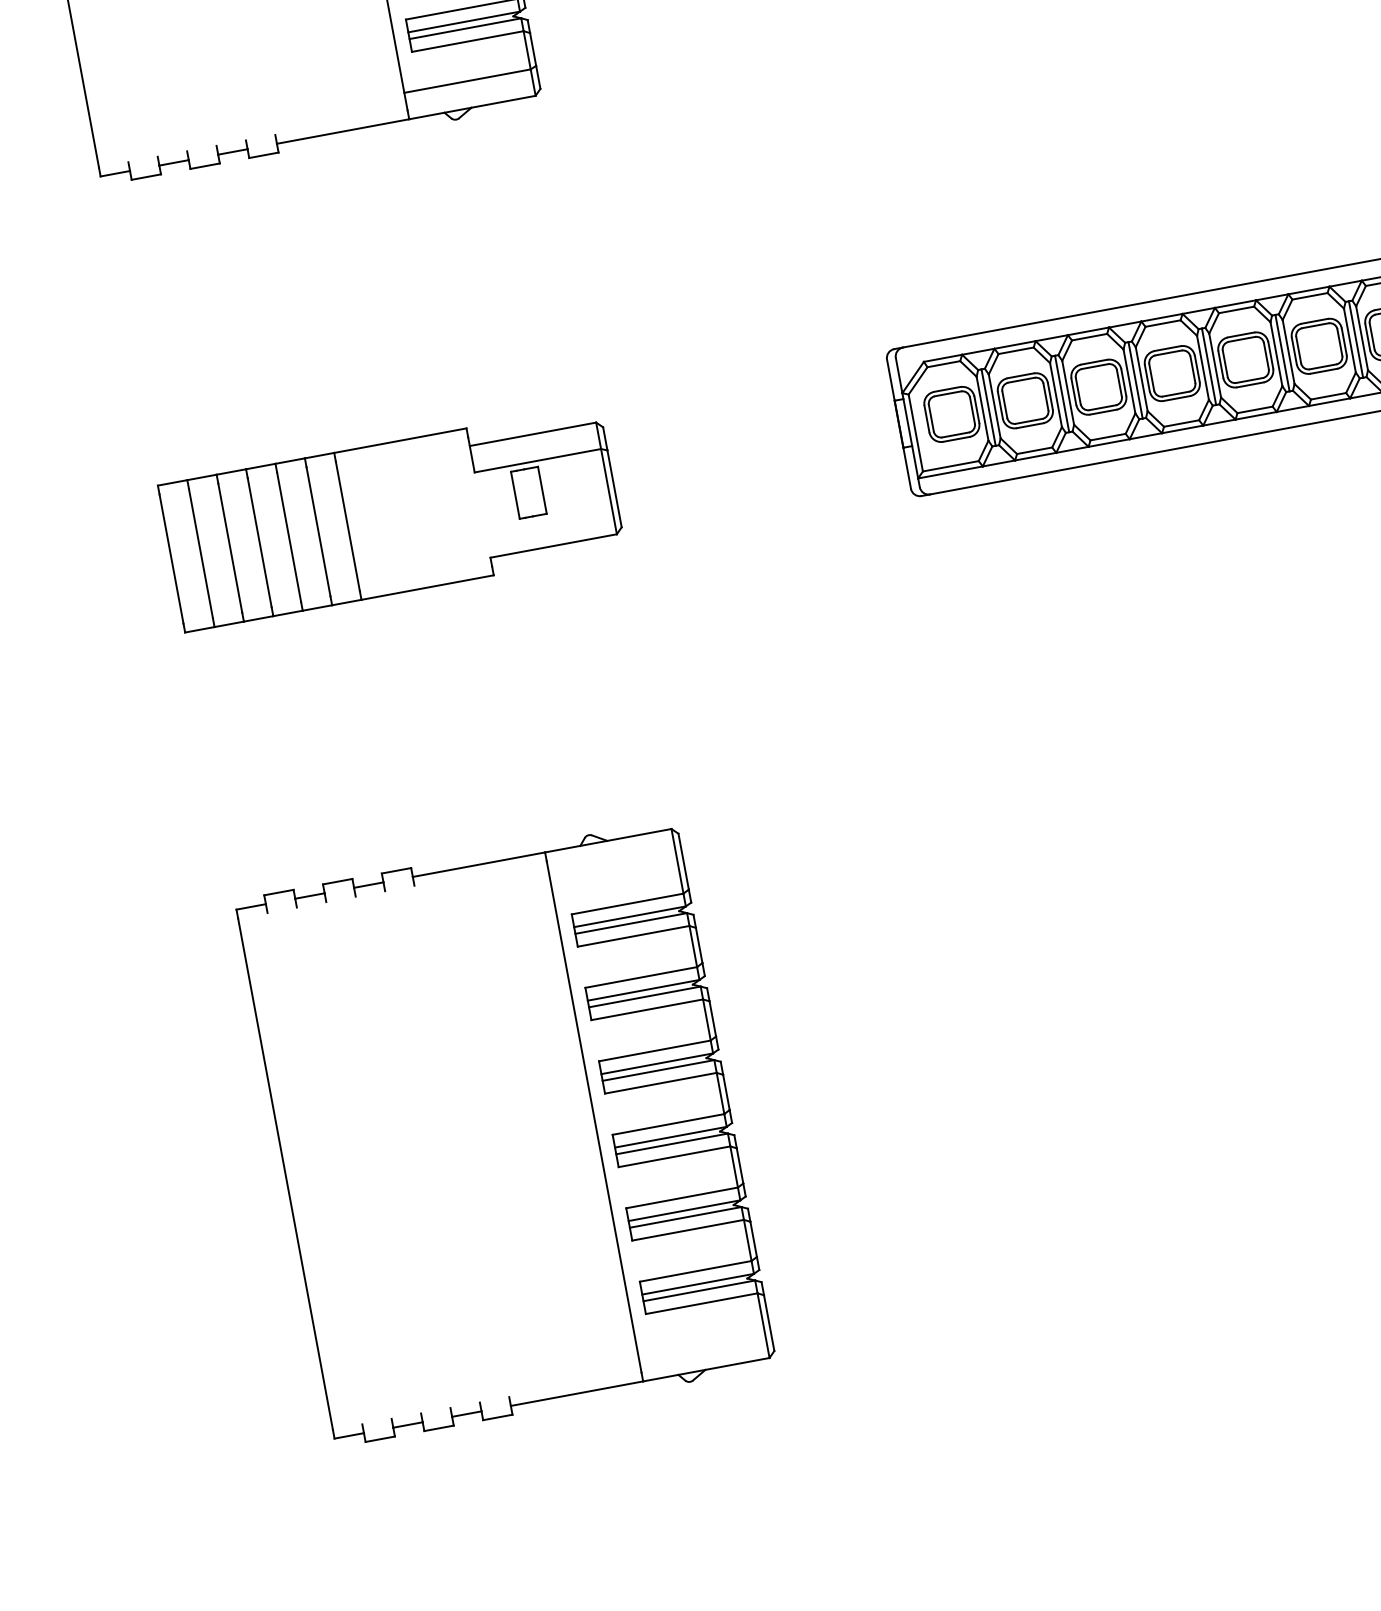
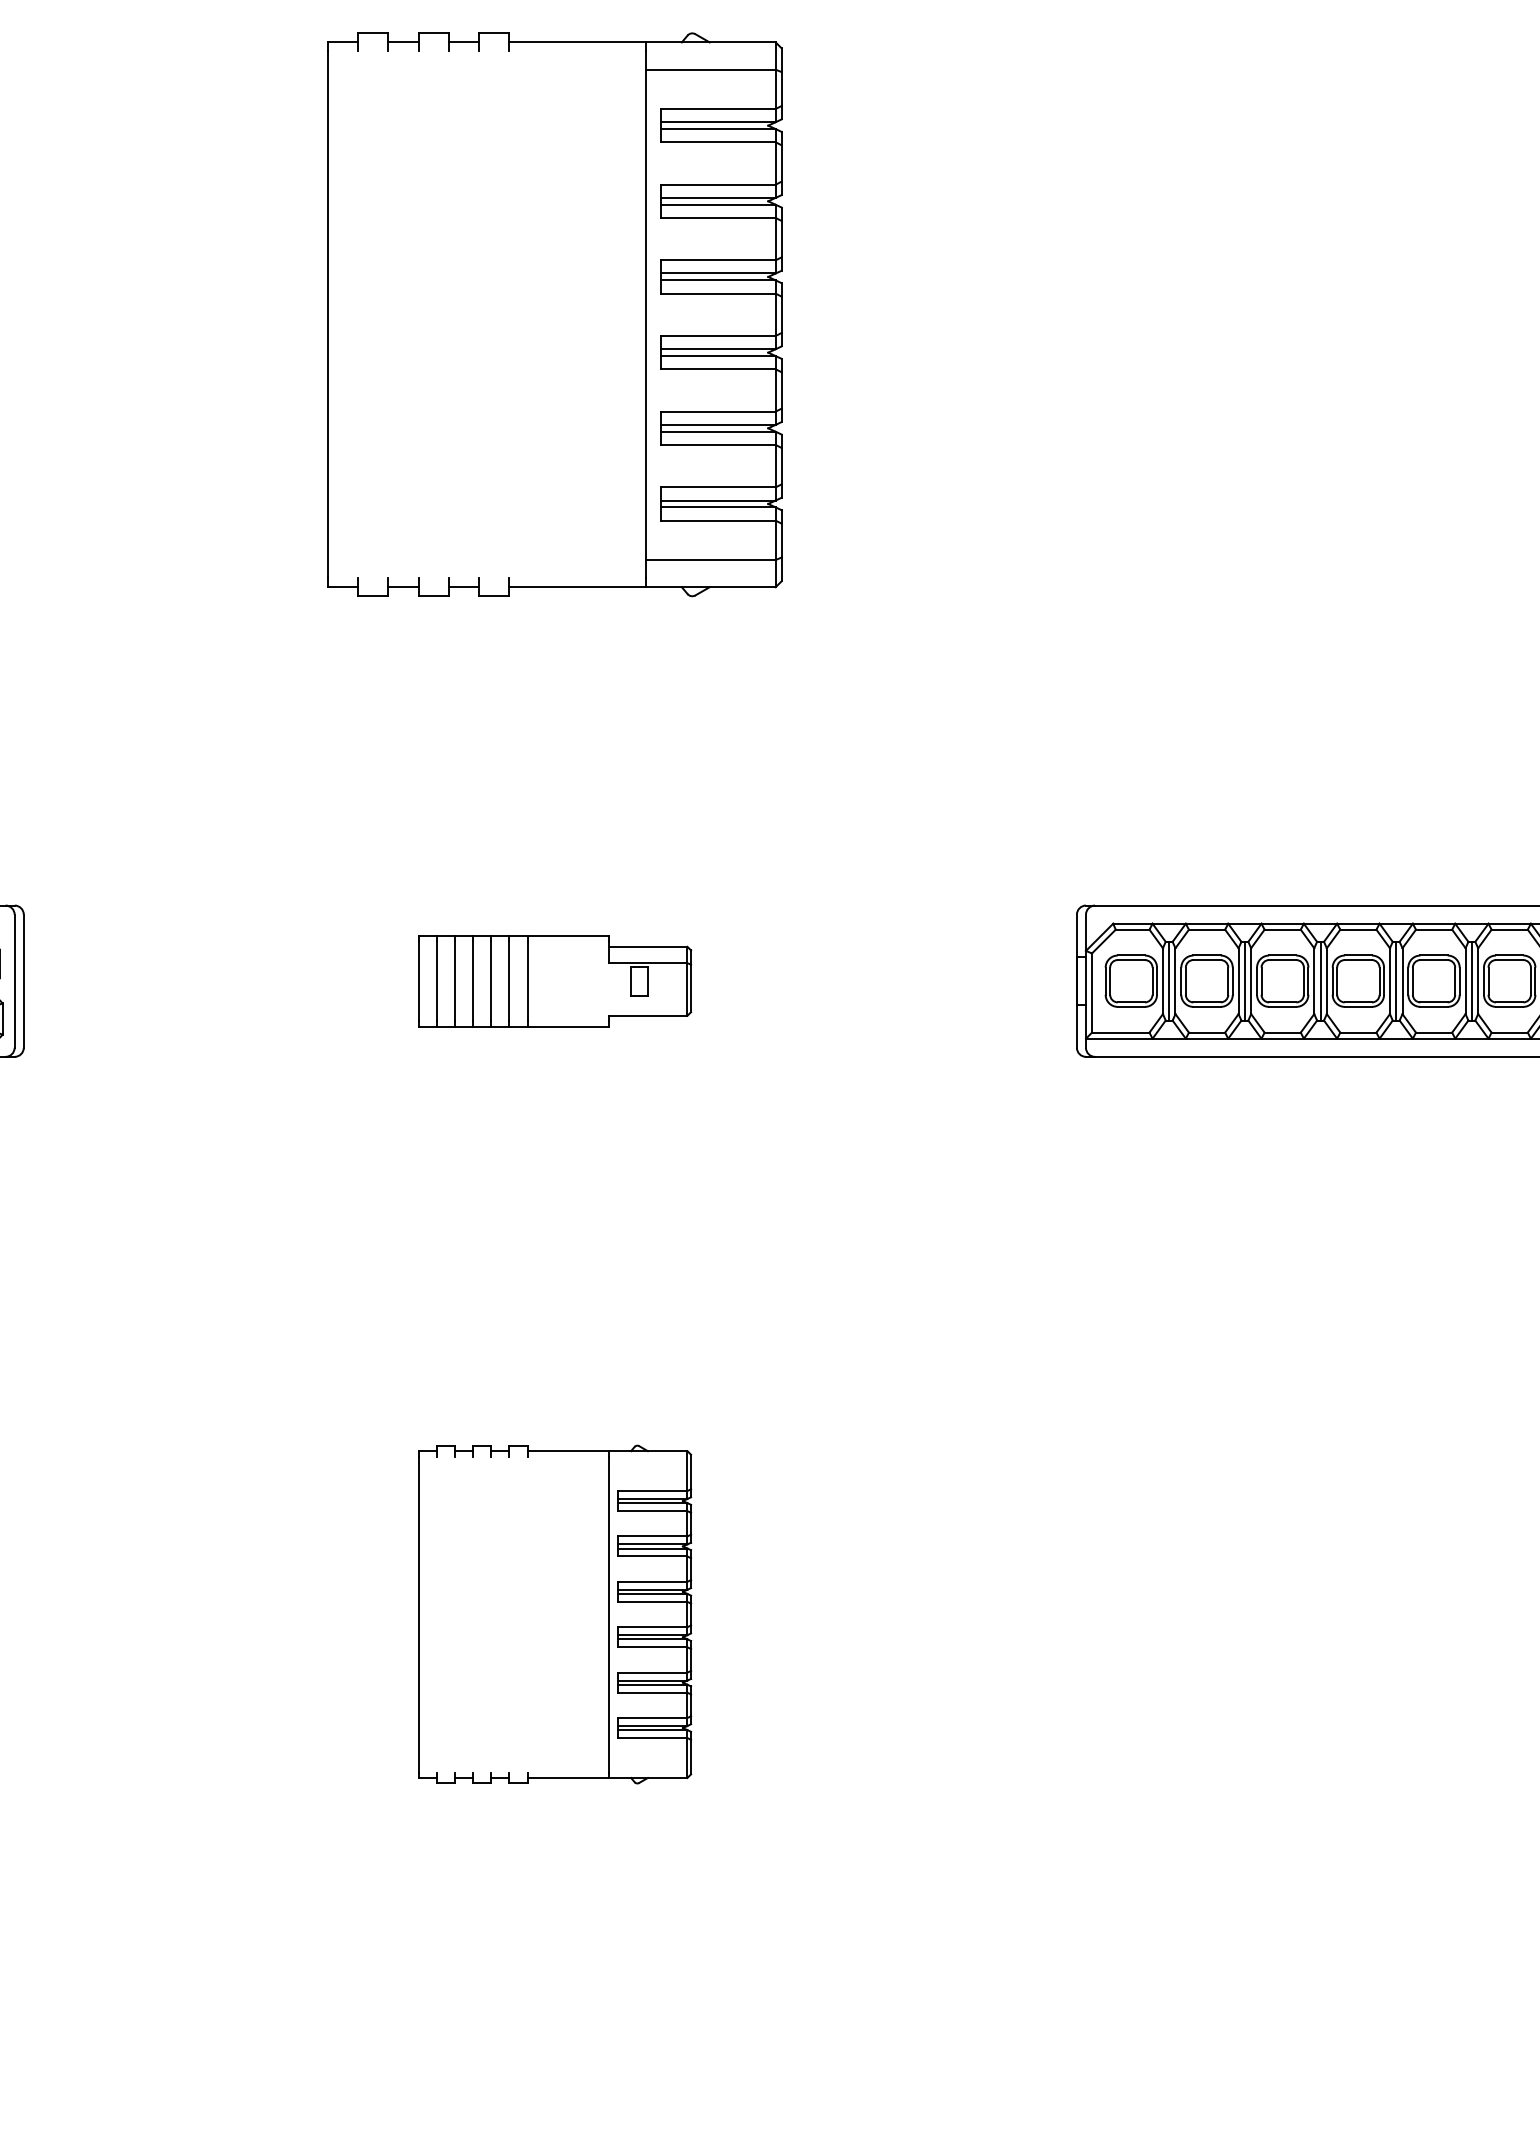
part: (391, 518) -> (554, 981), size x0.6
part: (505, 1133) -> (554, 1614), size x0.6

